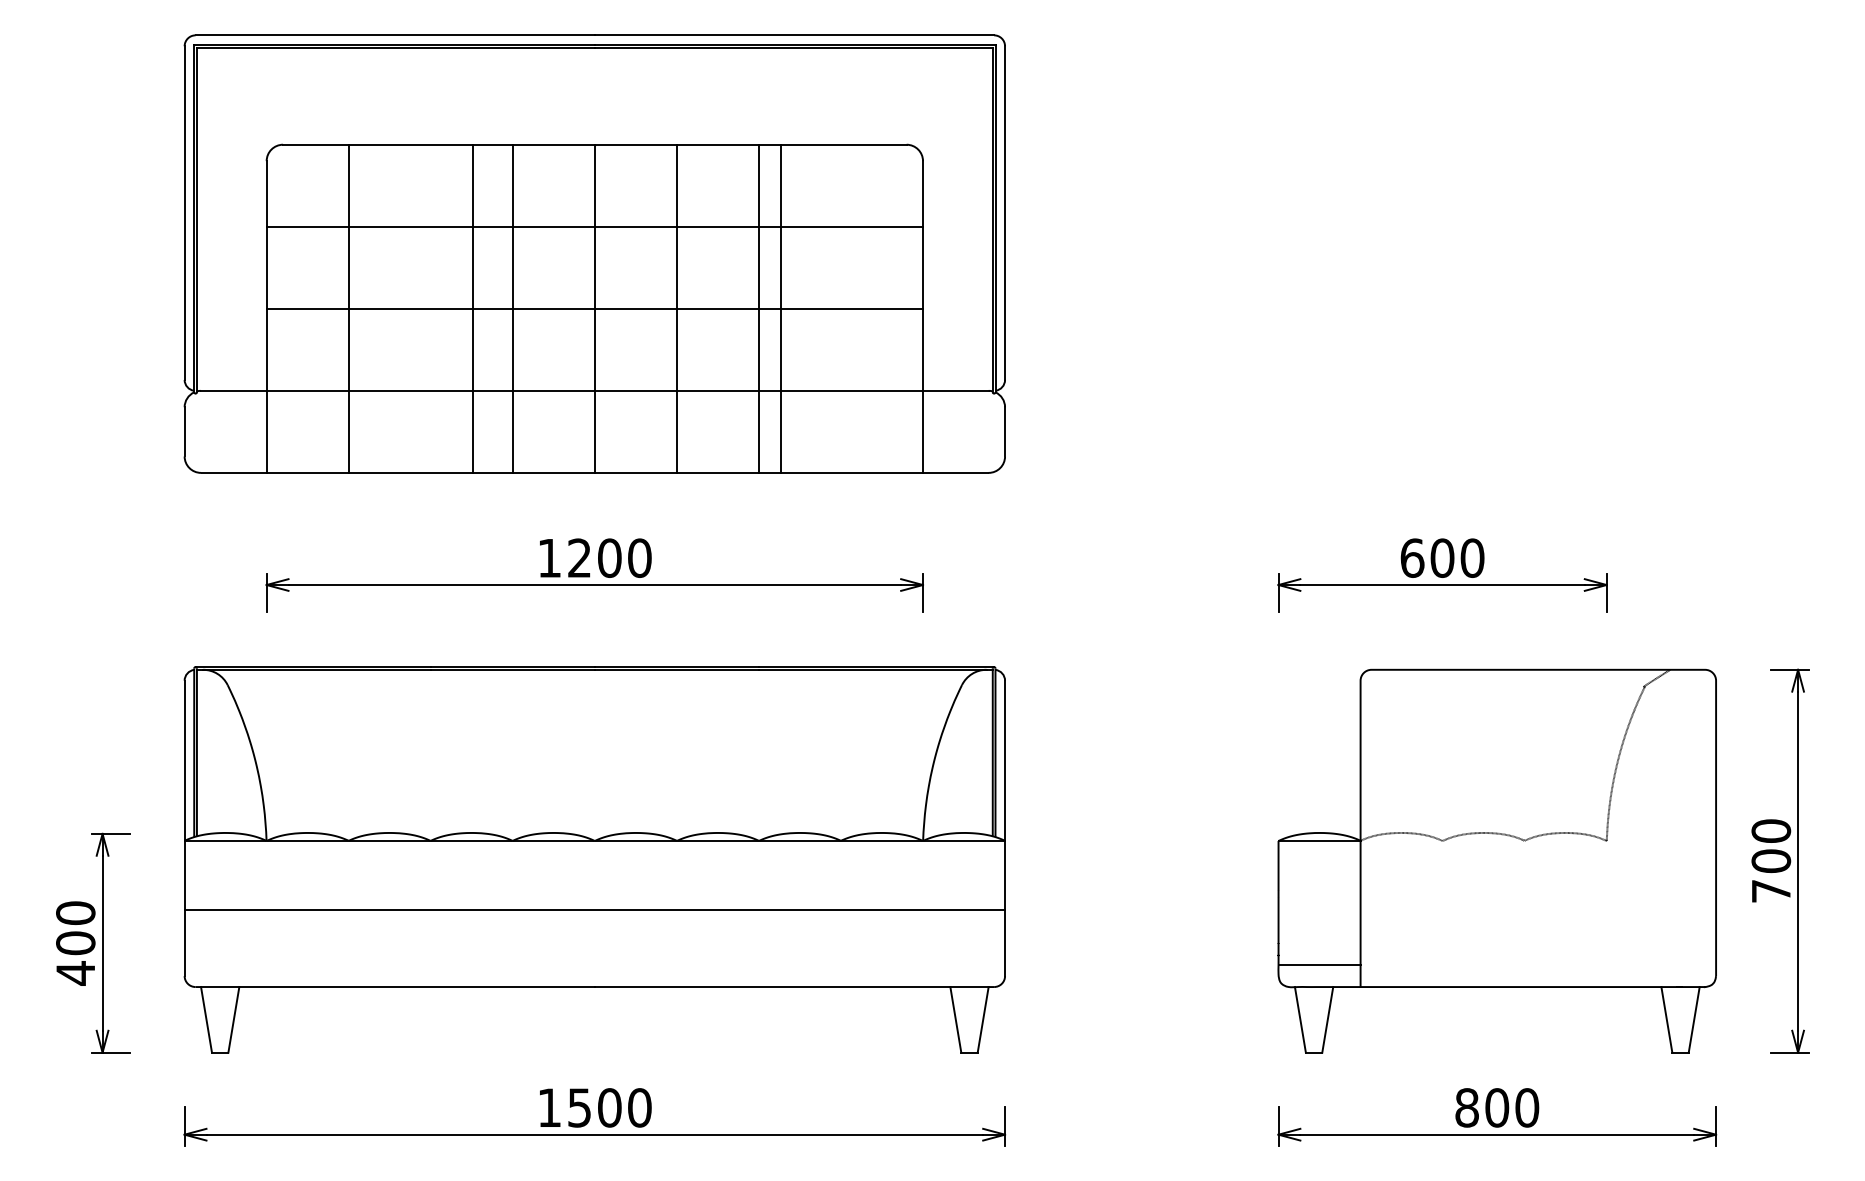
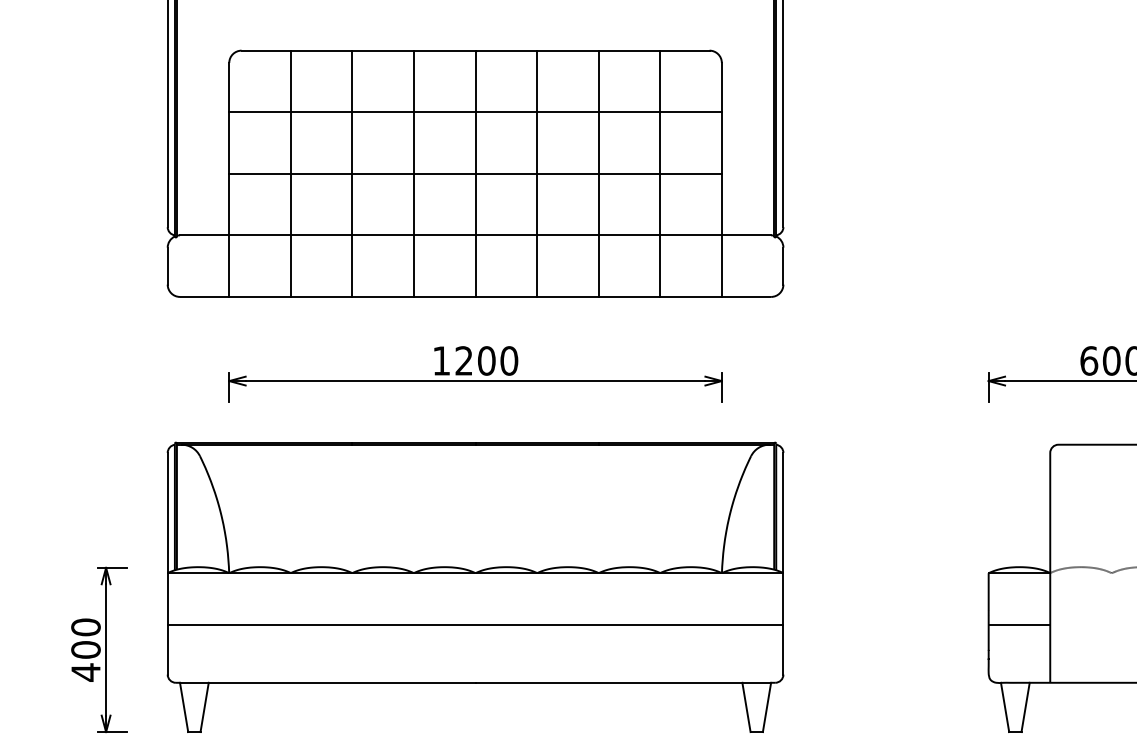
line: (472, 308) -> (352, 173), moved
line: (780, 308) -> (659, 173), moved
line: (1319, 965) -> (1019, 625), moved

